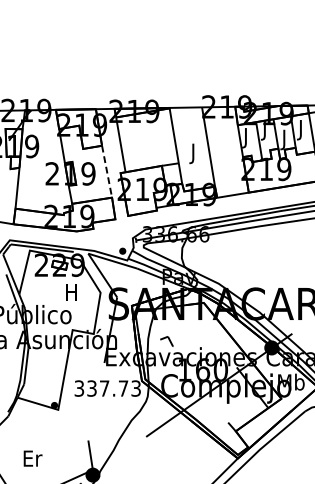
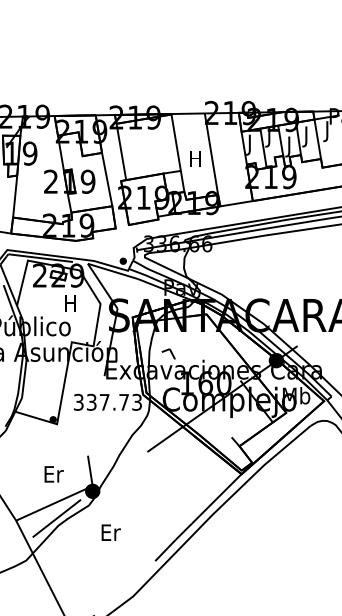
text: (193, 153) -> (195, 160), J -> H
line: (107, 172) -> (107, 180), dashed -> solid
text: (32, 458) -> (53, 474), moved

